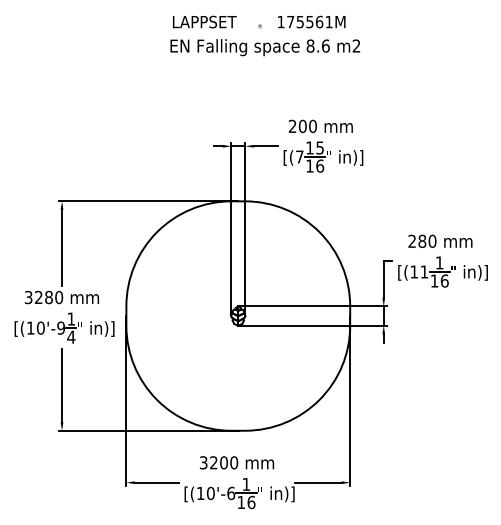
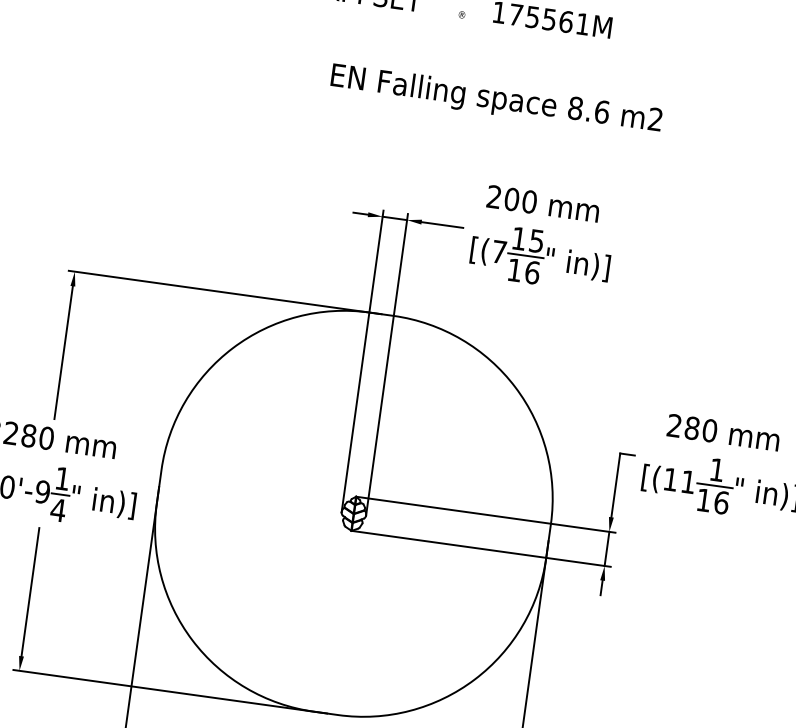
text: (264, 47) -> (495, 99), moved

